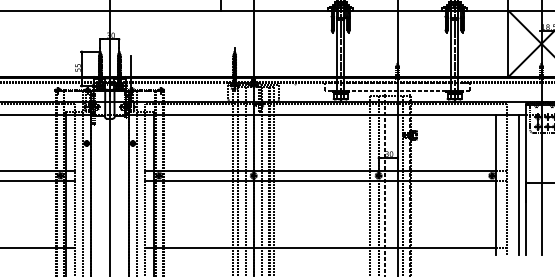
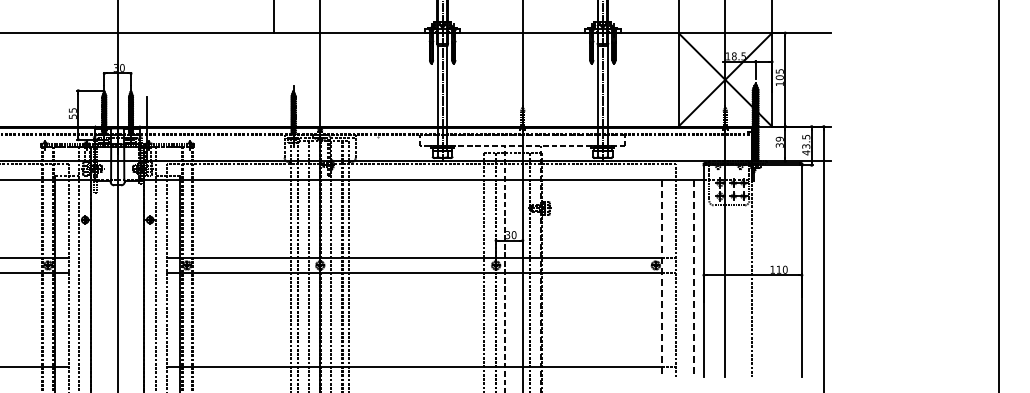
line: (496, 185) -> (661, 278), solid -> dashed
line: (519, 185) -> (694, 278), solid -> dashed

